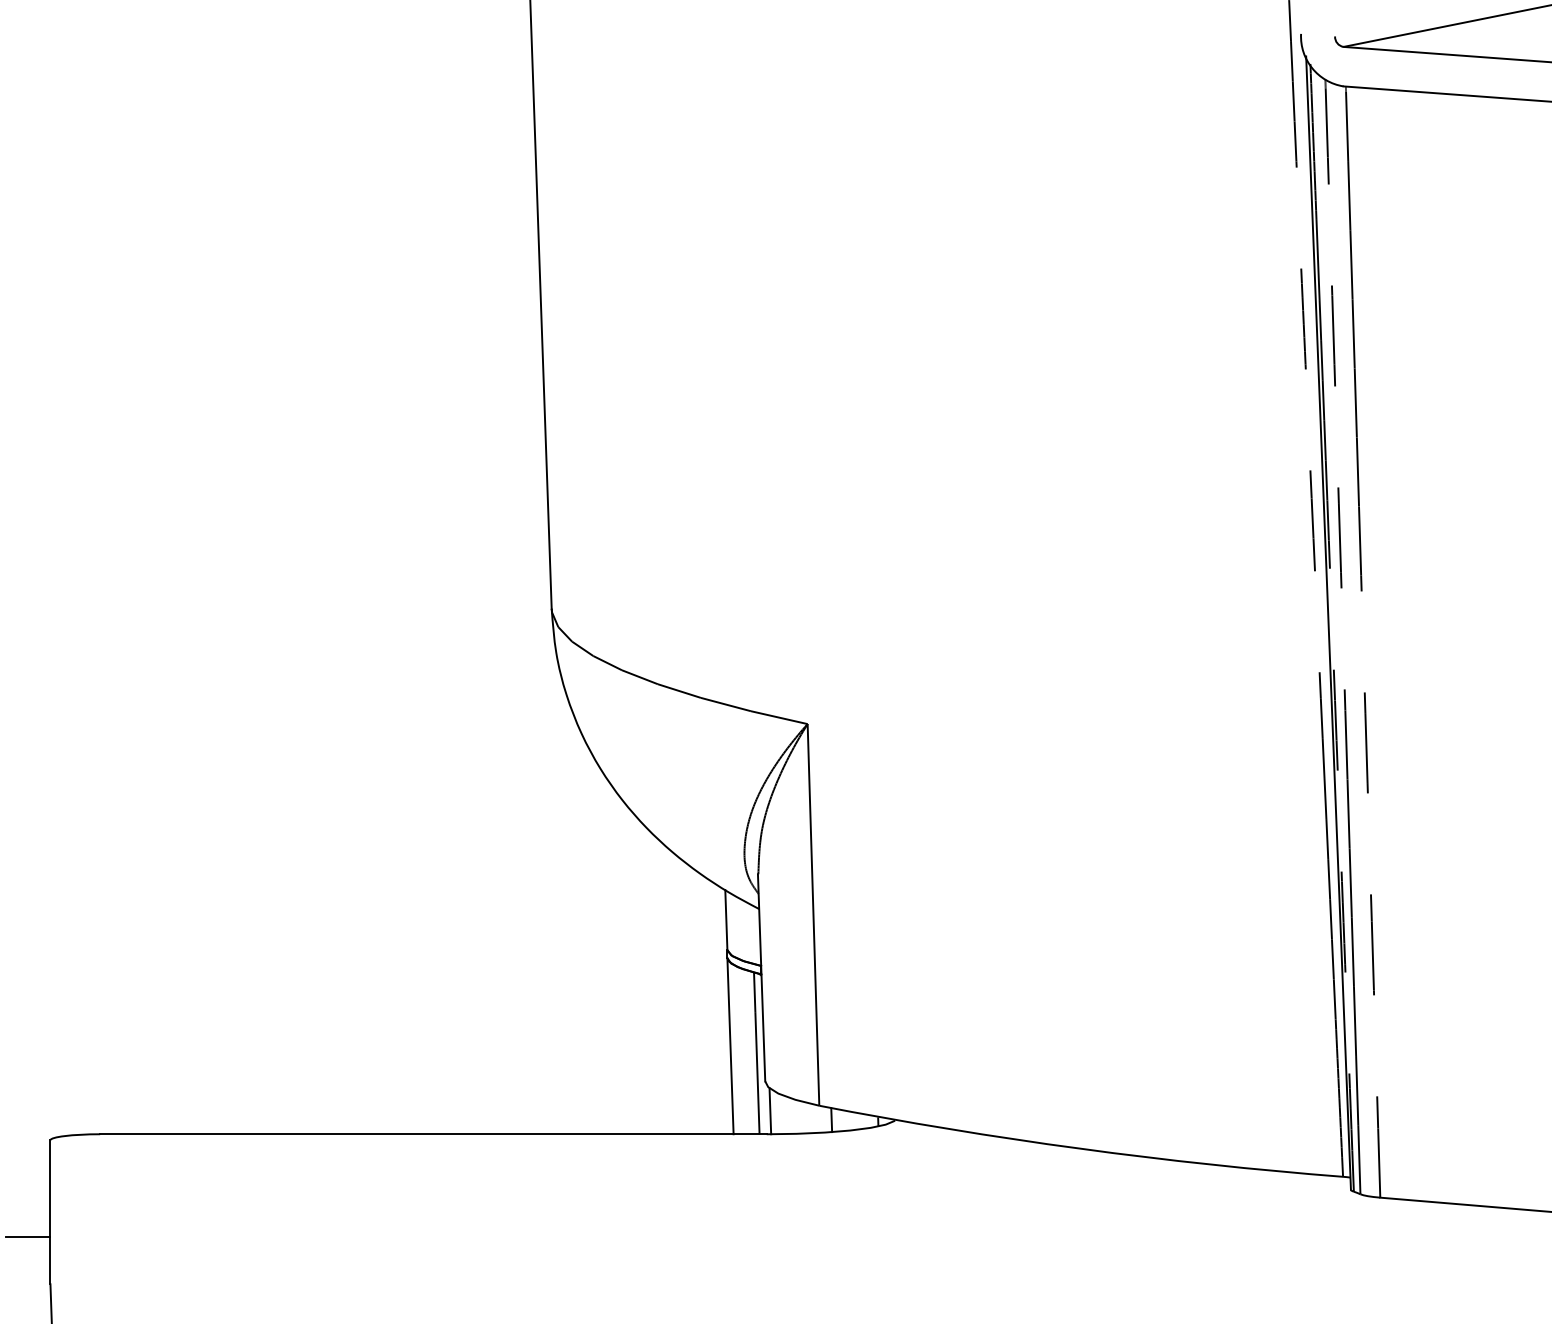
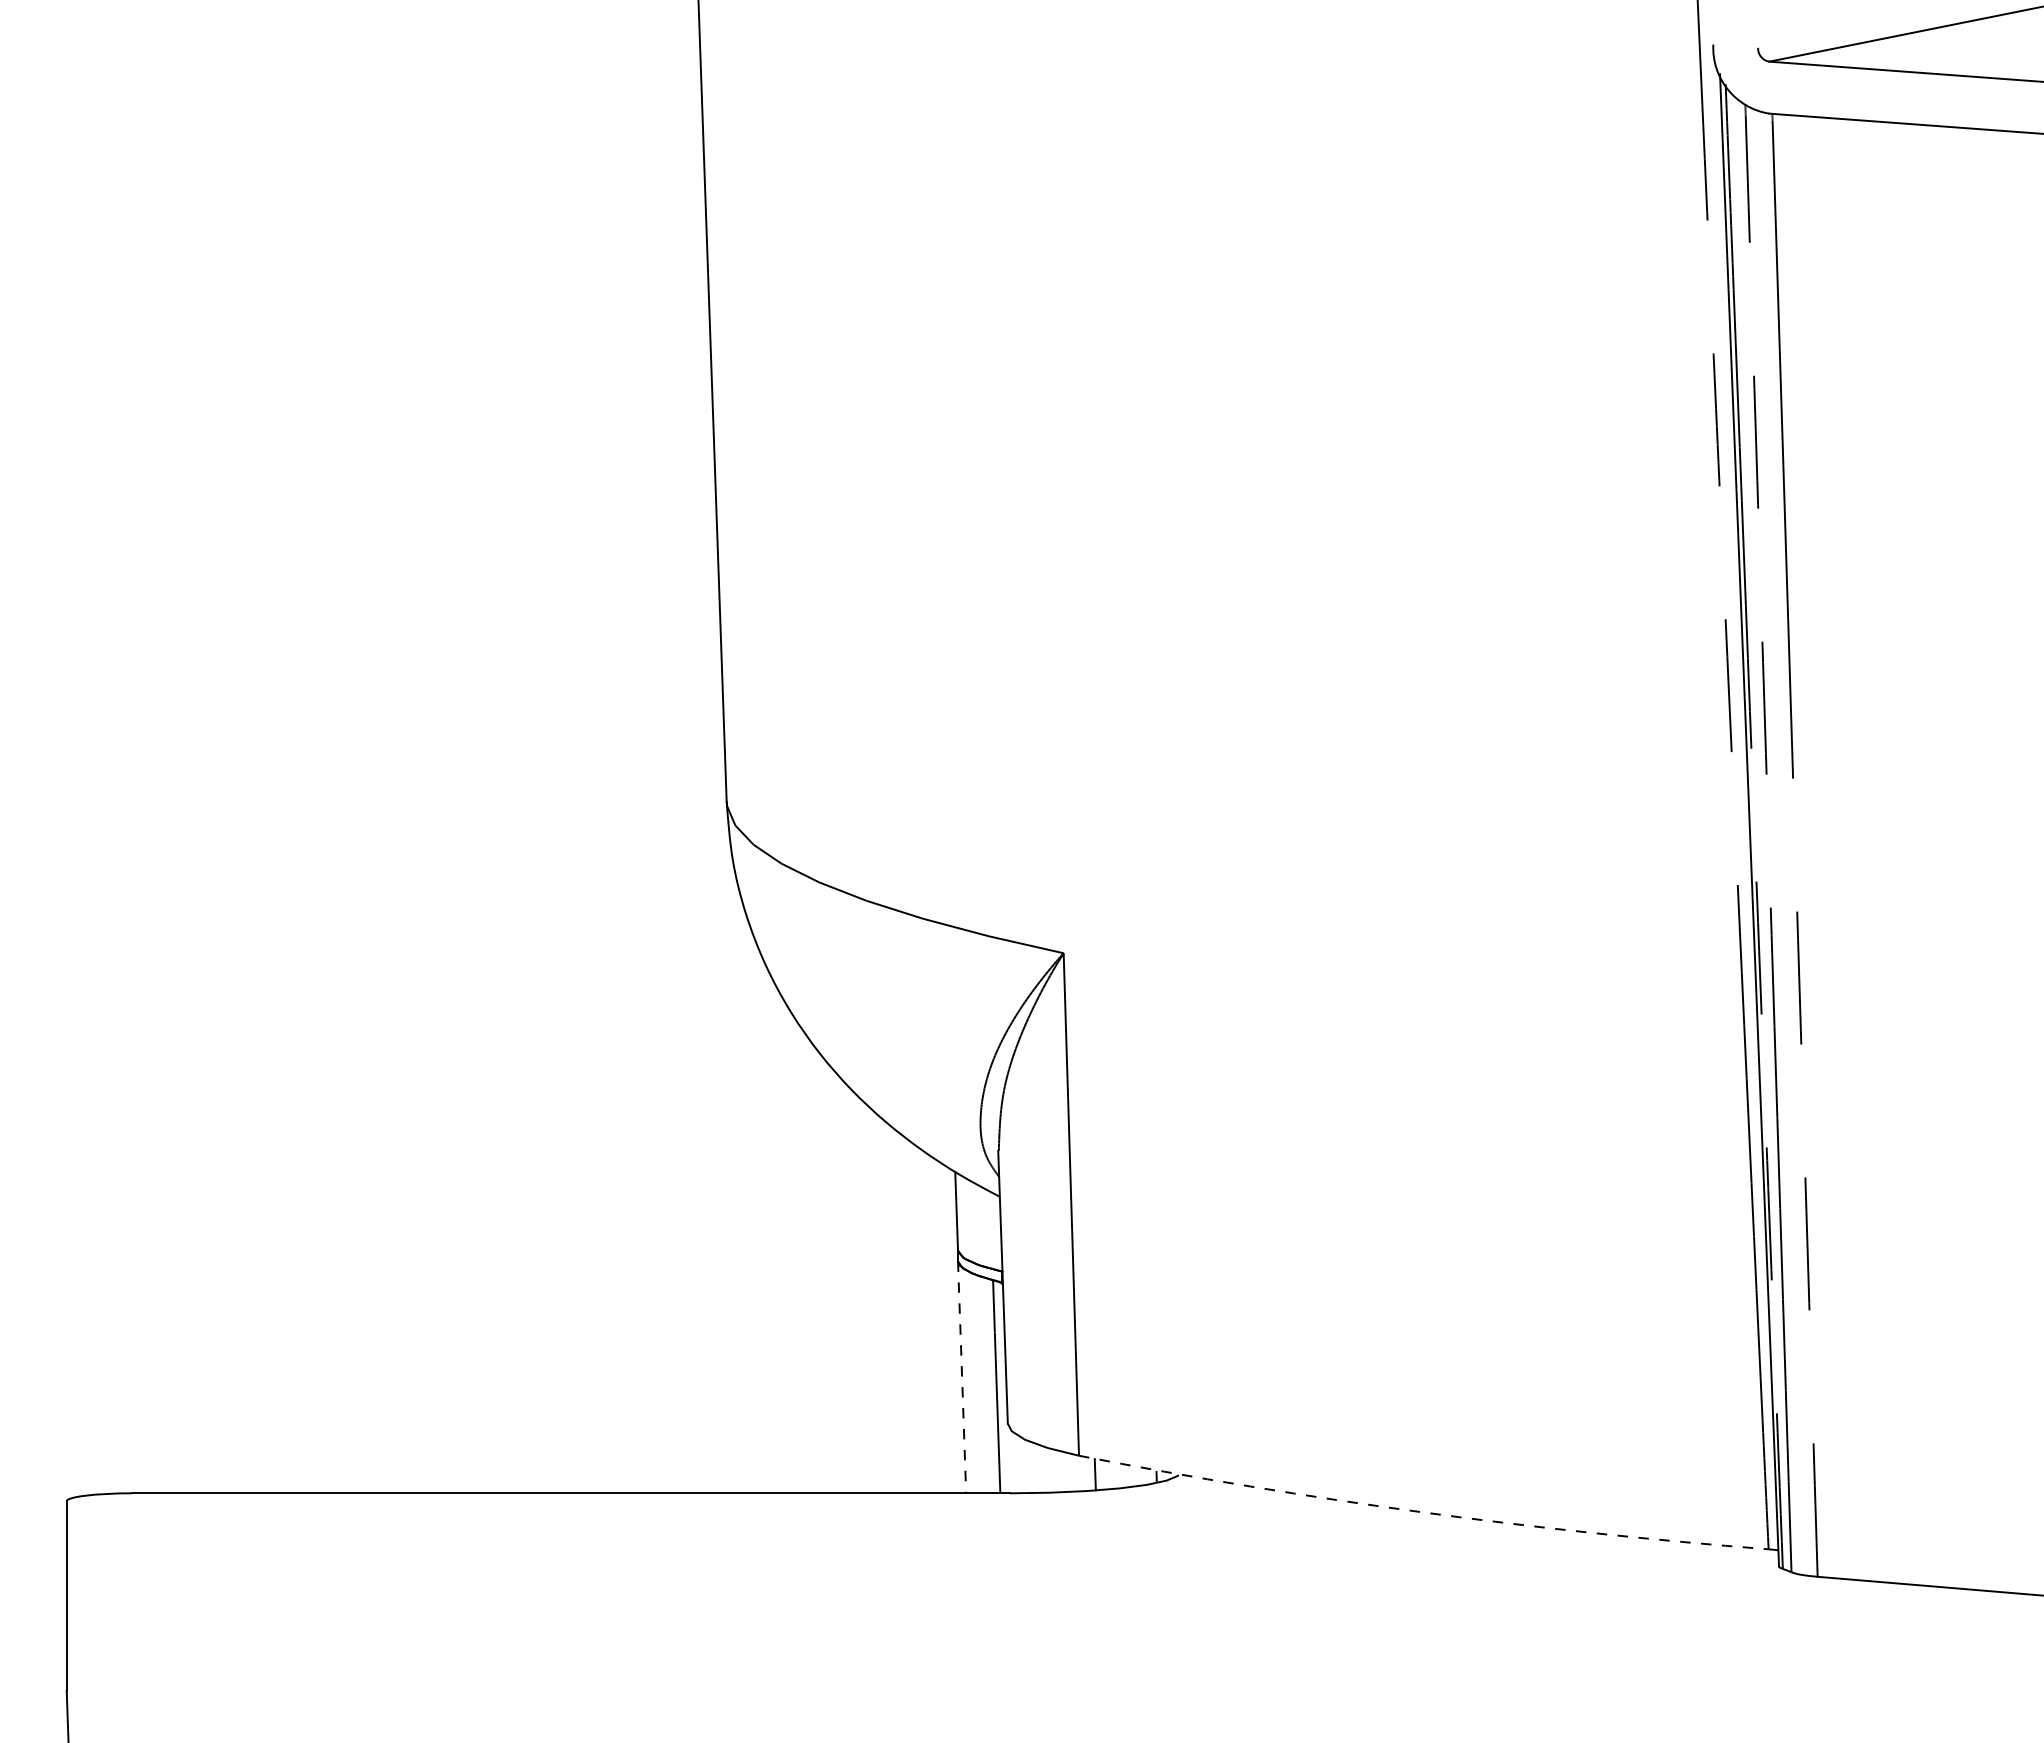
line: (730, 1046) -> (962, 1377), solid -> dashed
line: (770, 1110) -> (1014, 1462), removed
arc: (1080, 1148) -> (1422, 1512), solid -> dashed
line: (28, 1236) -> (37, 1627), removed

